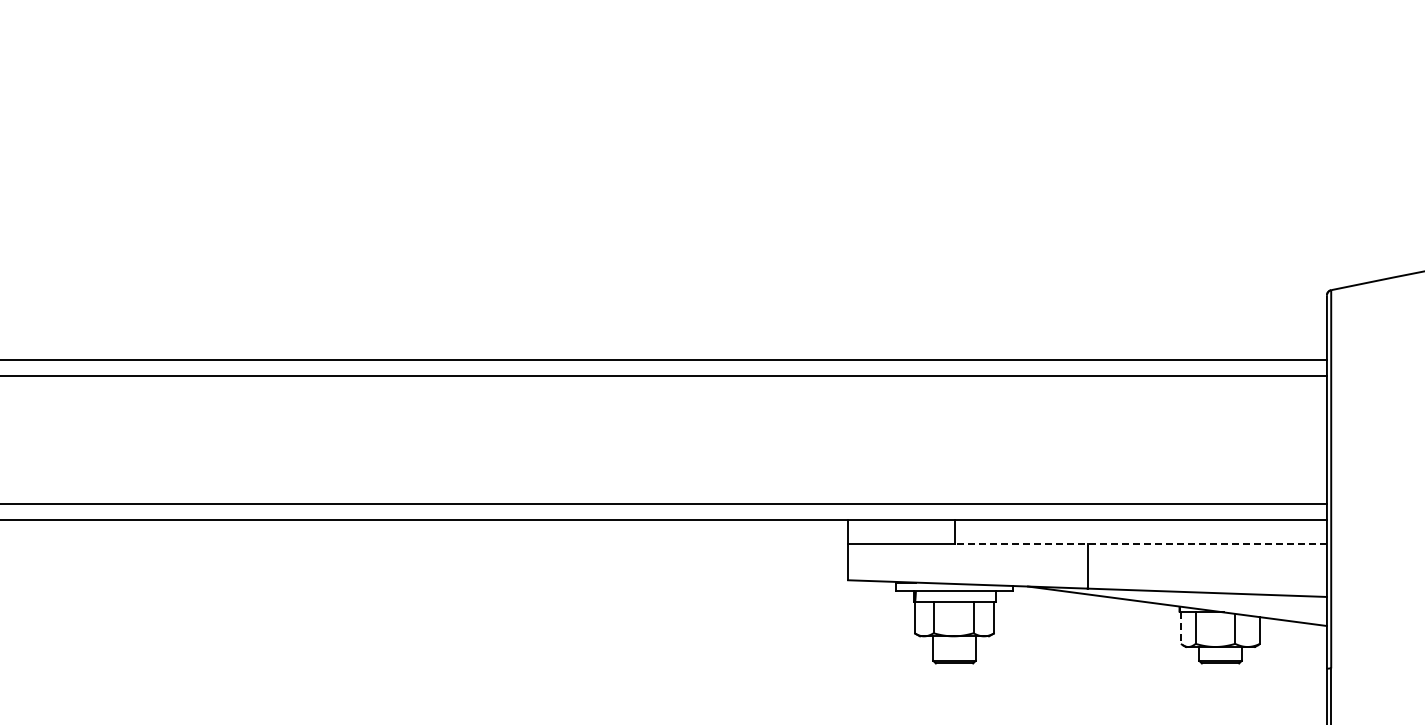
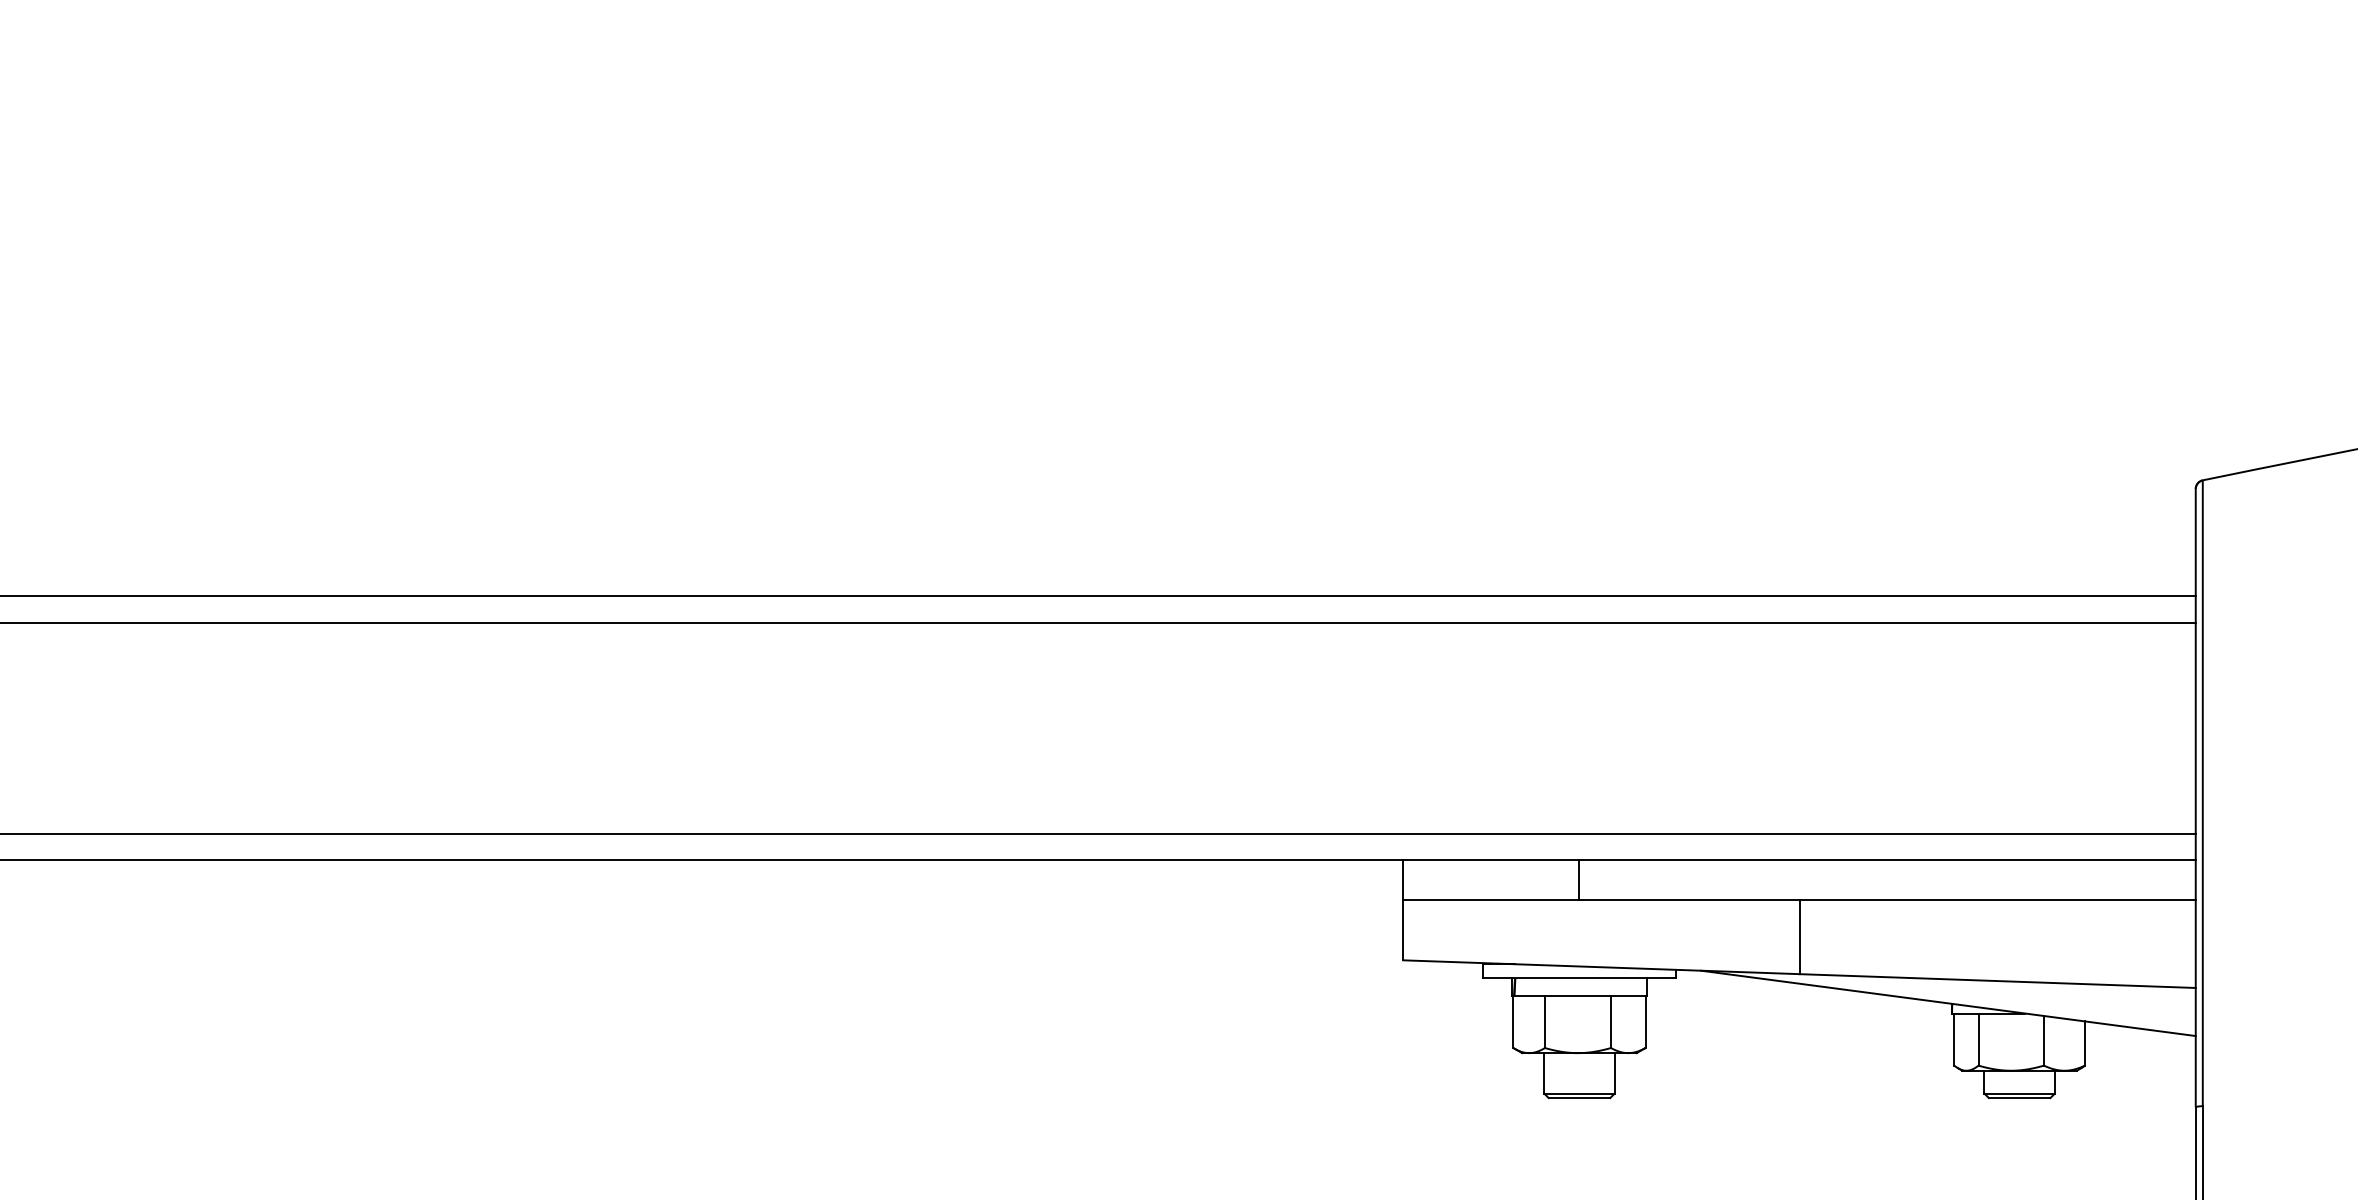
line: (1140, 543) -> (1887, 899), dashed -> solid
line: (1181, 628) -> (1955, 1040), dashed -> solid

